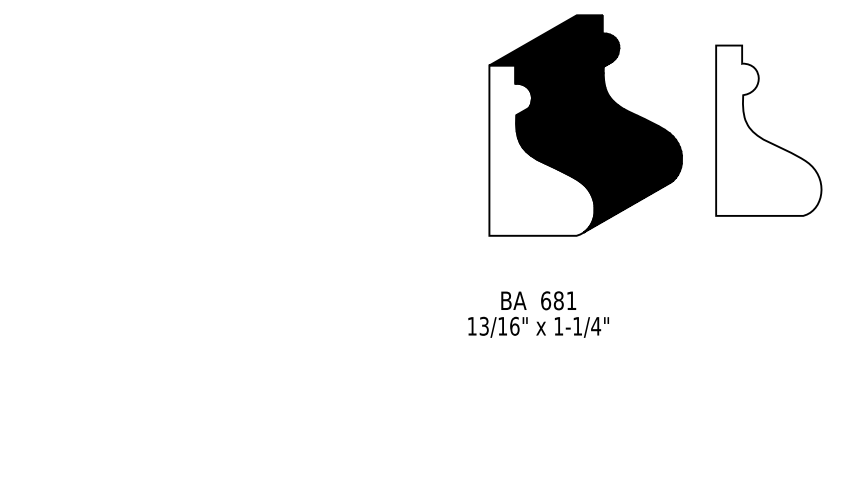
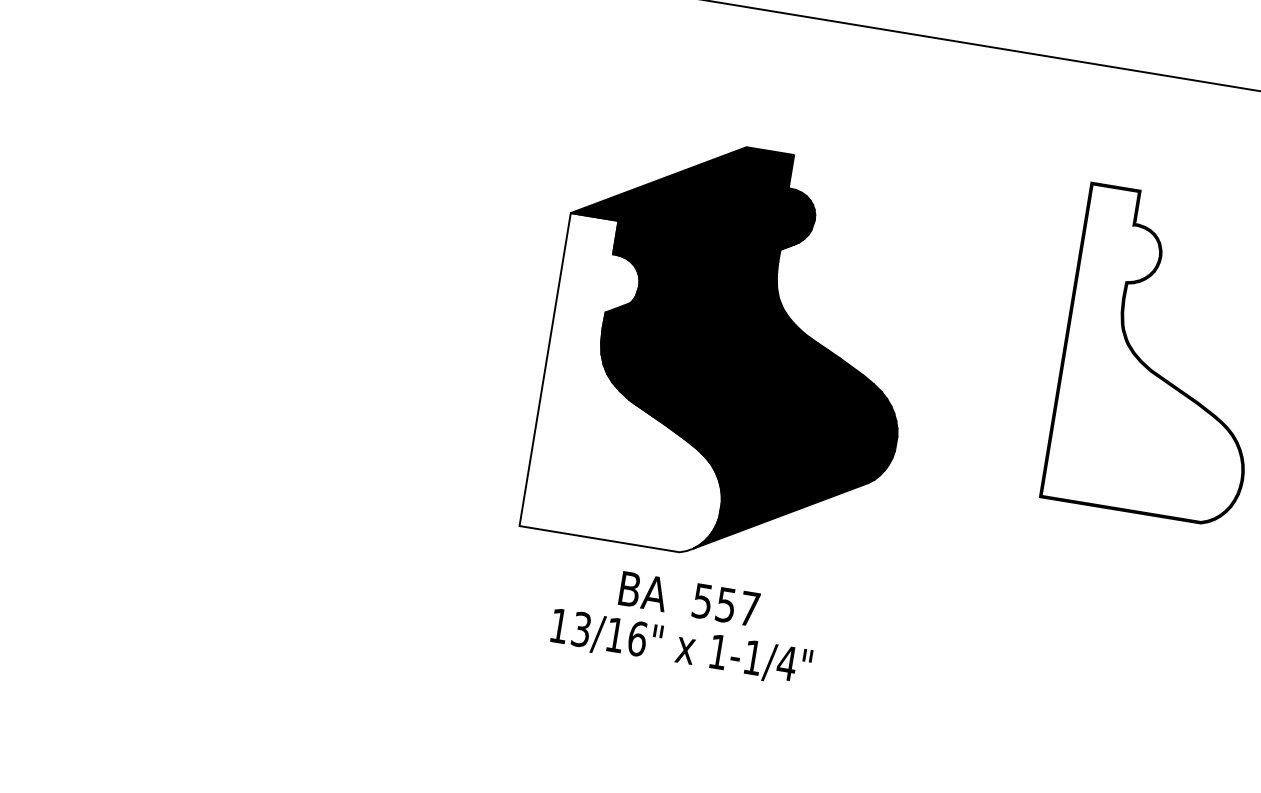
part: (585, 125) -> (729, 352), moved
text: (558, 300) -> (725, 604), 681 -> 557

